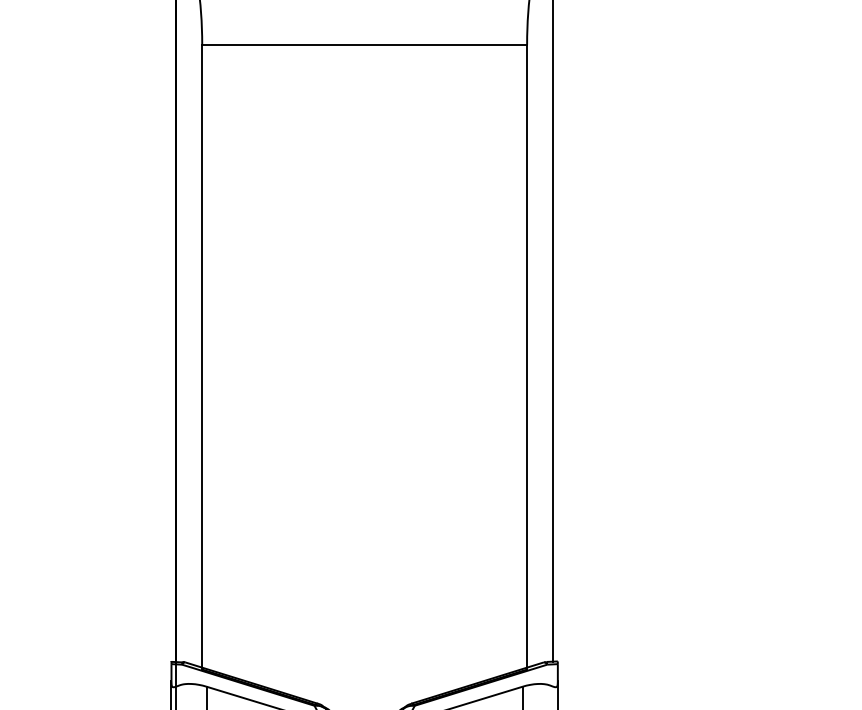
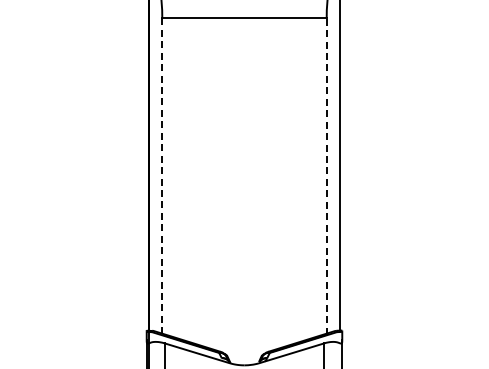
line: (526, 357) -> (326, 176), solid -> dashed
line: (202, 359) -> (162, 177), solid -> dashed

